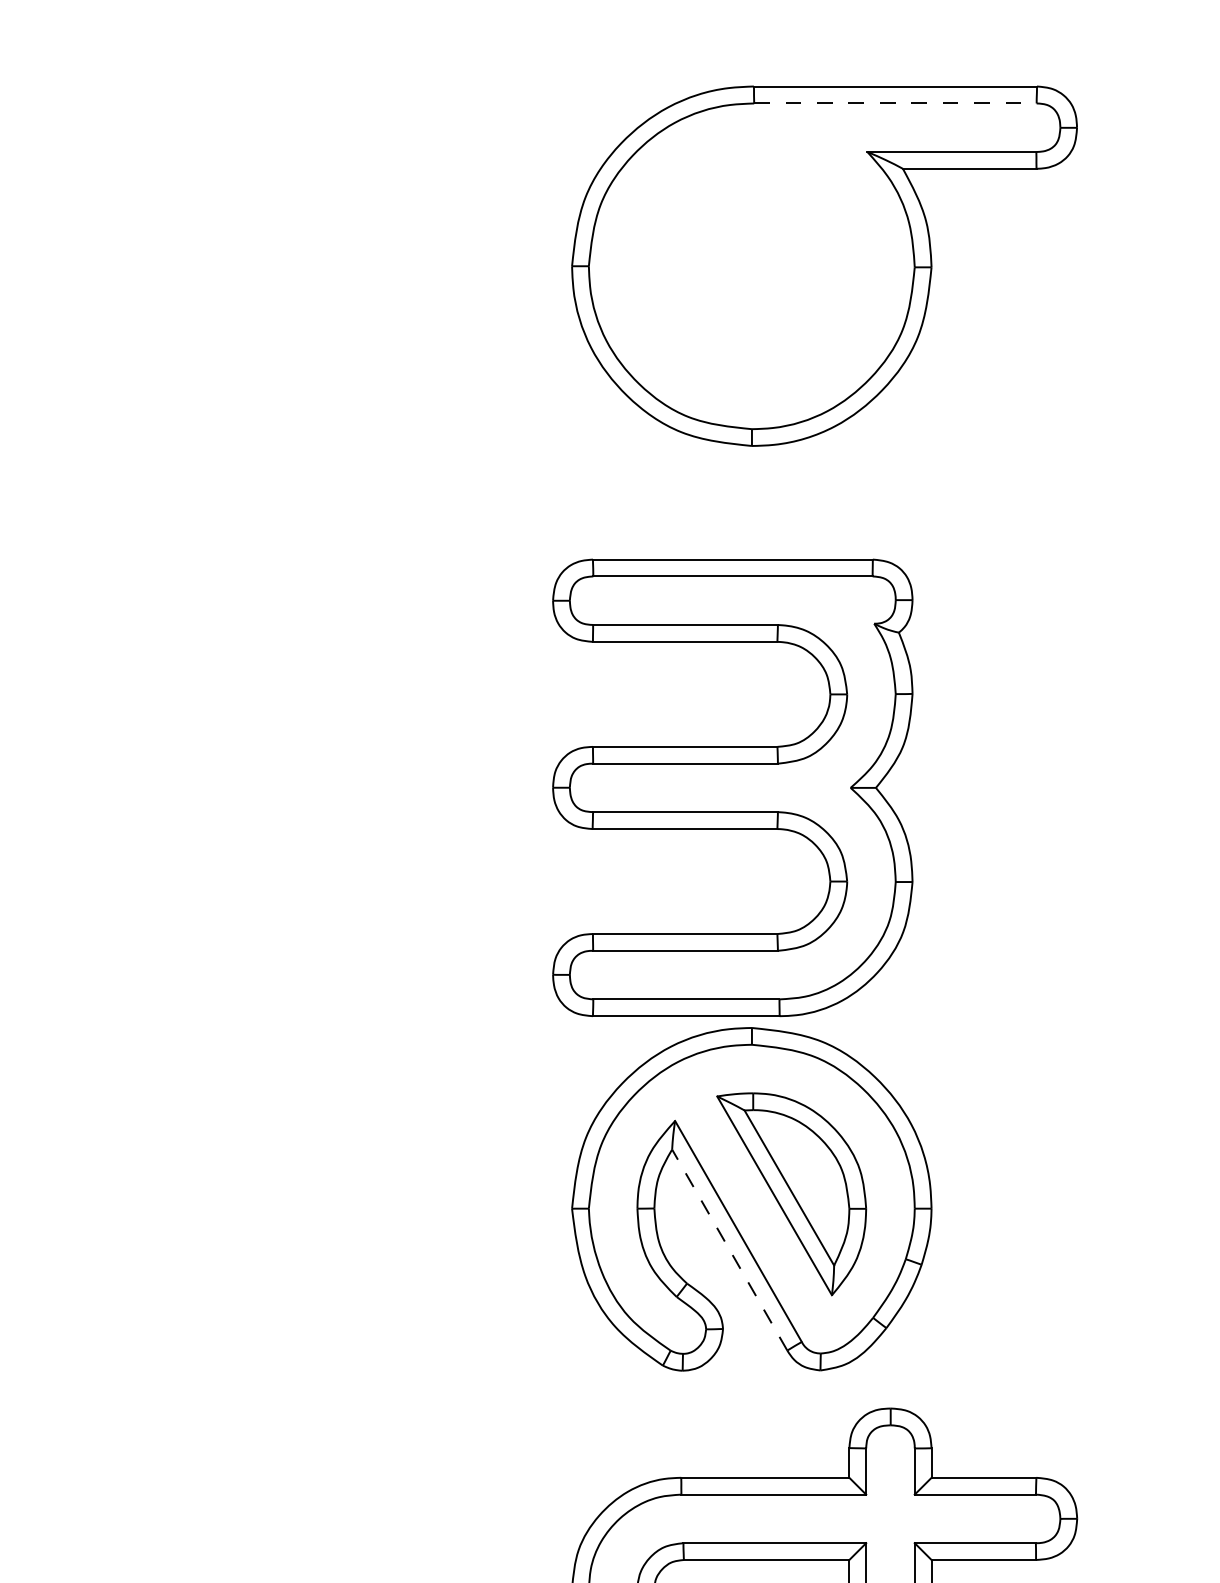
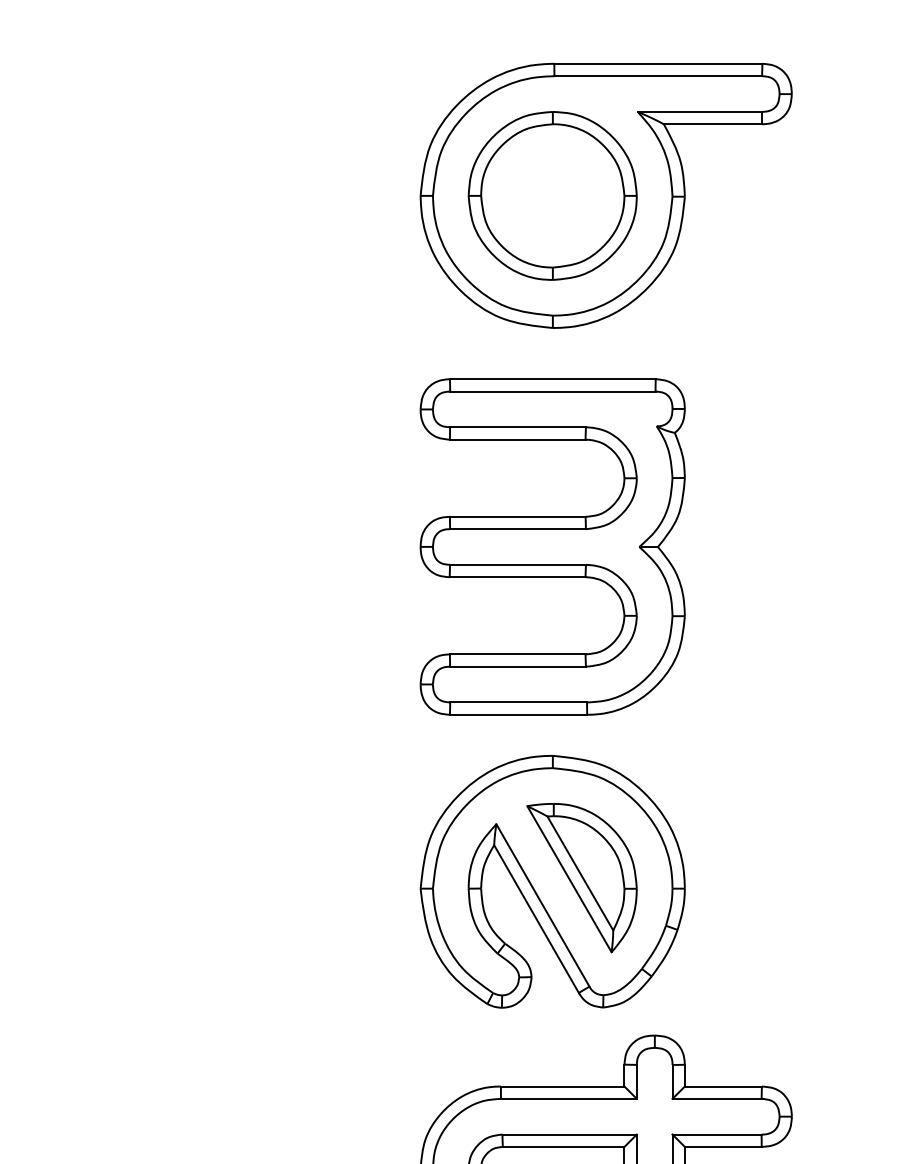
line: (895, 103) -> (658, 76), dashed -> solid
part: (751, 266) -> (552, 196), added
part: (732, 787) -> (552, 546), moved
line: (729, 1250) -> (536, 919), dashed -> solid

